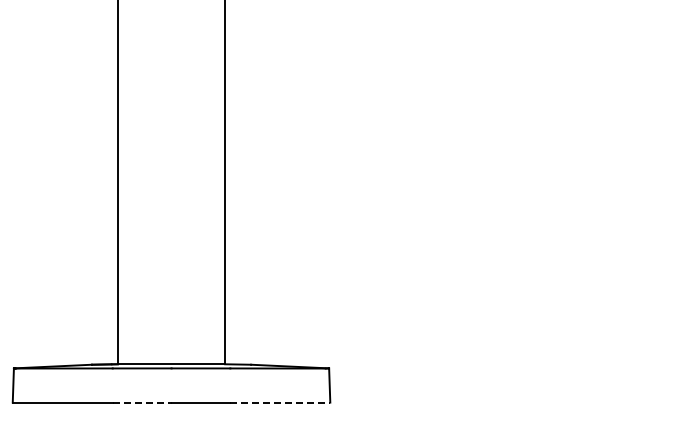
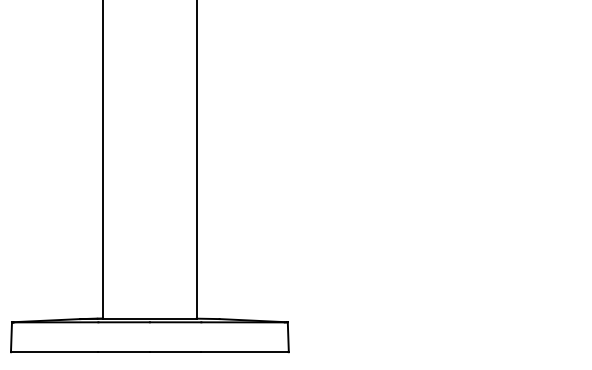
line: (142, 402) -> (124, 352), dashed -> solid
line: (280, 402) -> (245, 352), dashed -> solid

